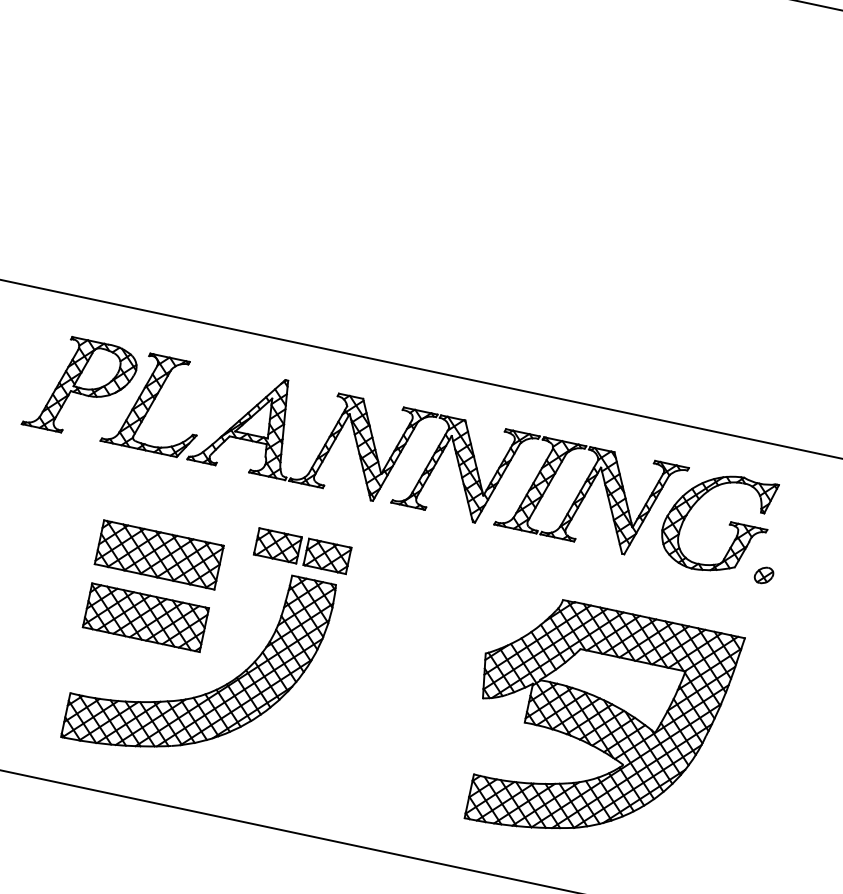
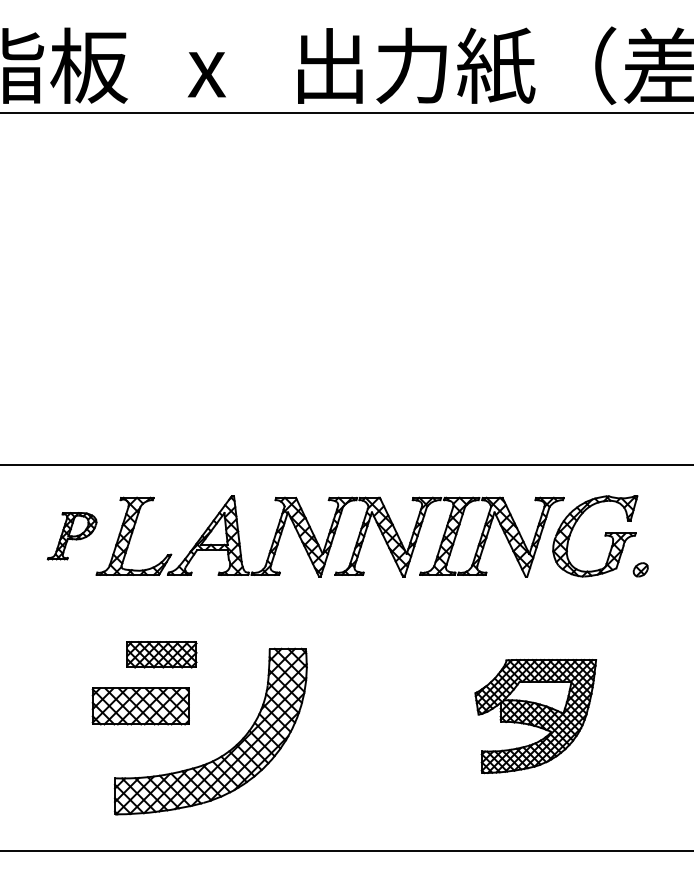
part: (80, 386) -> (71, 535), size x0.6
part: (302, 550) -> (273, 627), removed
part: (158, 554) -> (161, 654), size x0.7
part: (145, 617) -> (140, 706), moved
part: (598, 726) -> (535, 716), size x0.6

